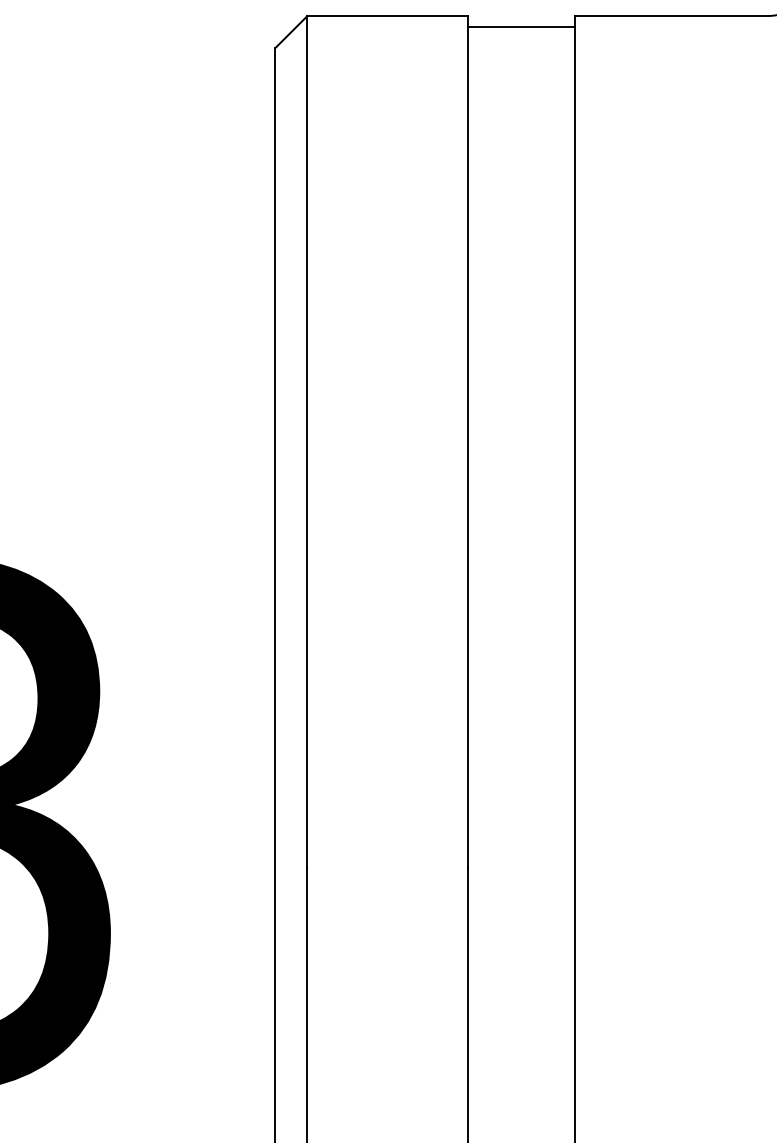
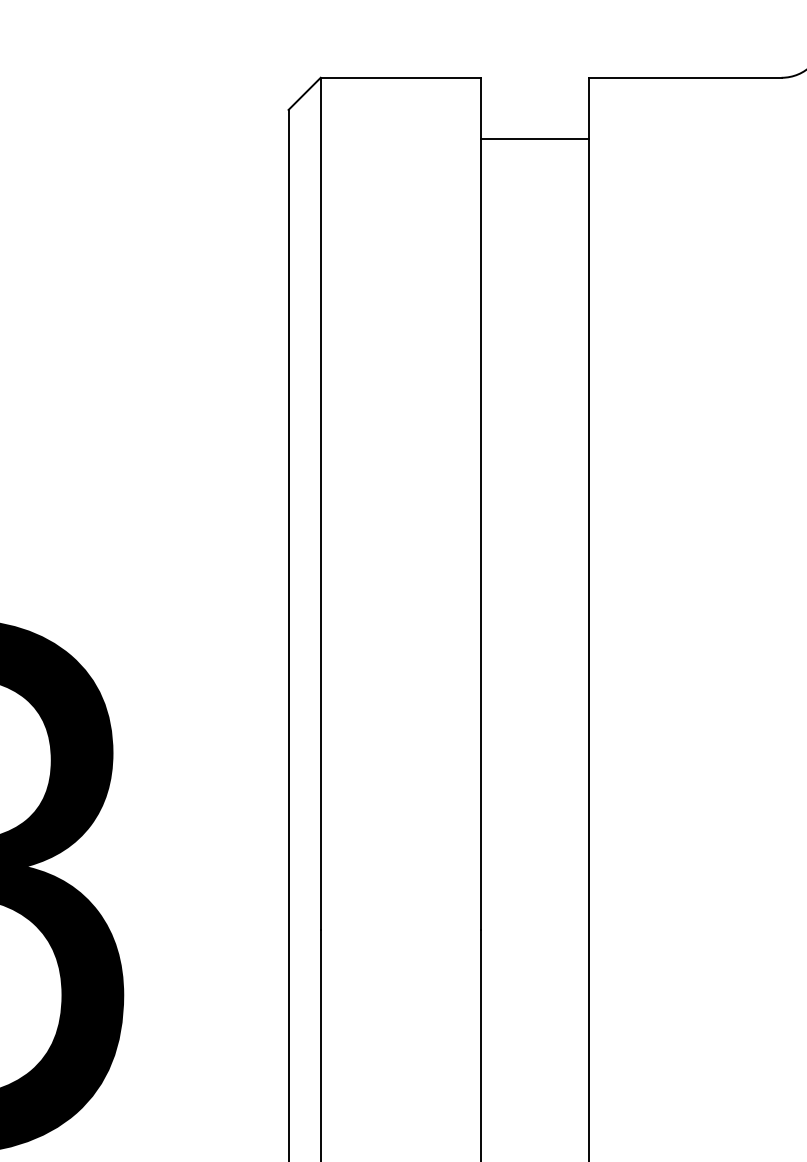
line: (521, 26) -> (534, 138), moved

